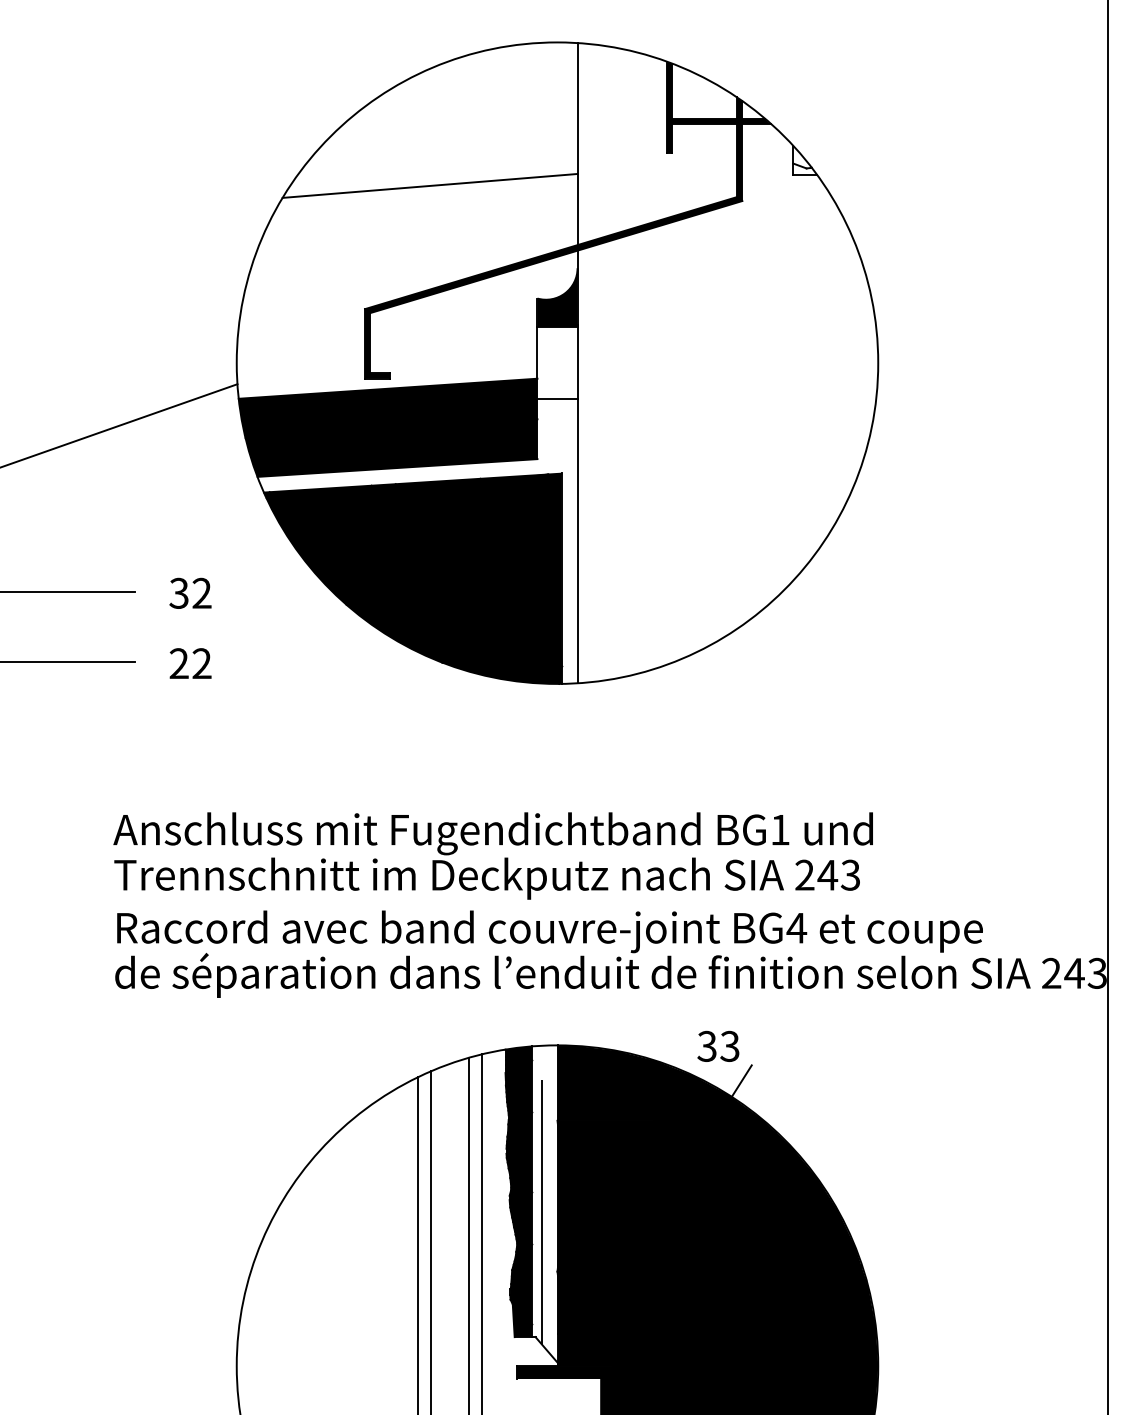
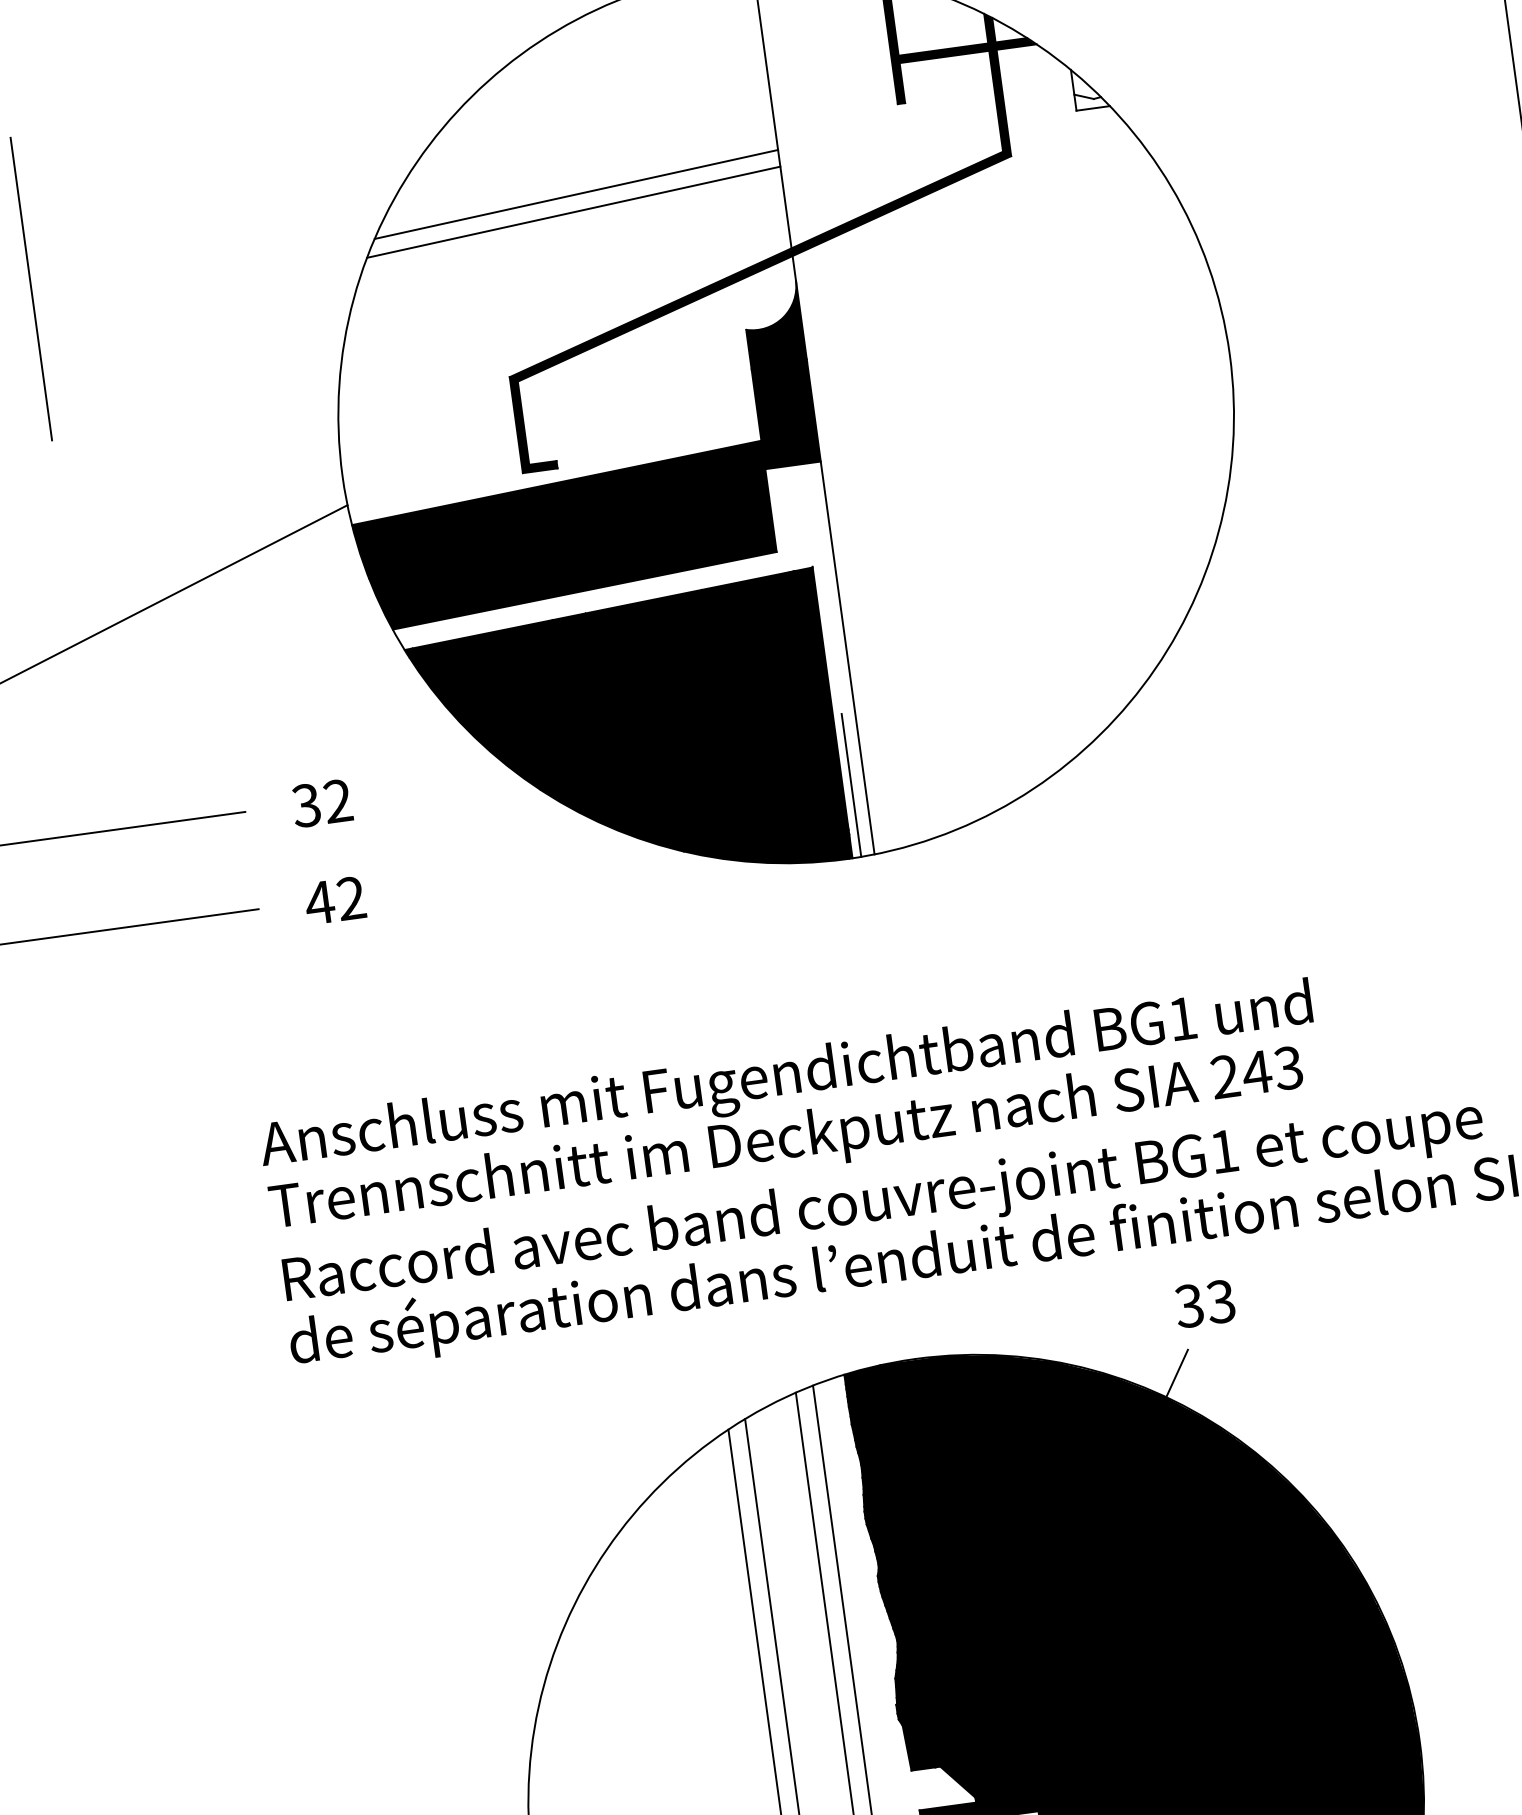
line: (426, 198) -> (573, 212), added
line: (34, 199) -> (31, 288), added
fill: (557, 363) -> (786, 415), added
line: (567, 631) -> (850, 784), added
text: (178, 663) -> (318, 902), 22 -> 42
text: (796, 928) -> (1223, 1152), BG4 -> BG1
text: (718, 1045) -> (1205, 1302), moved
fill: (544, 1204) -> (927, 1581), added

